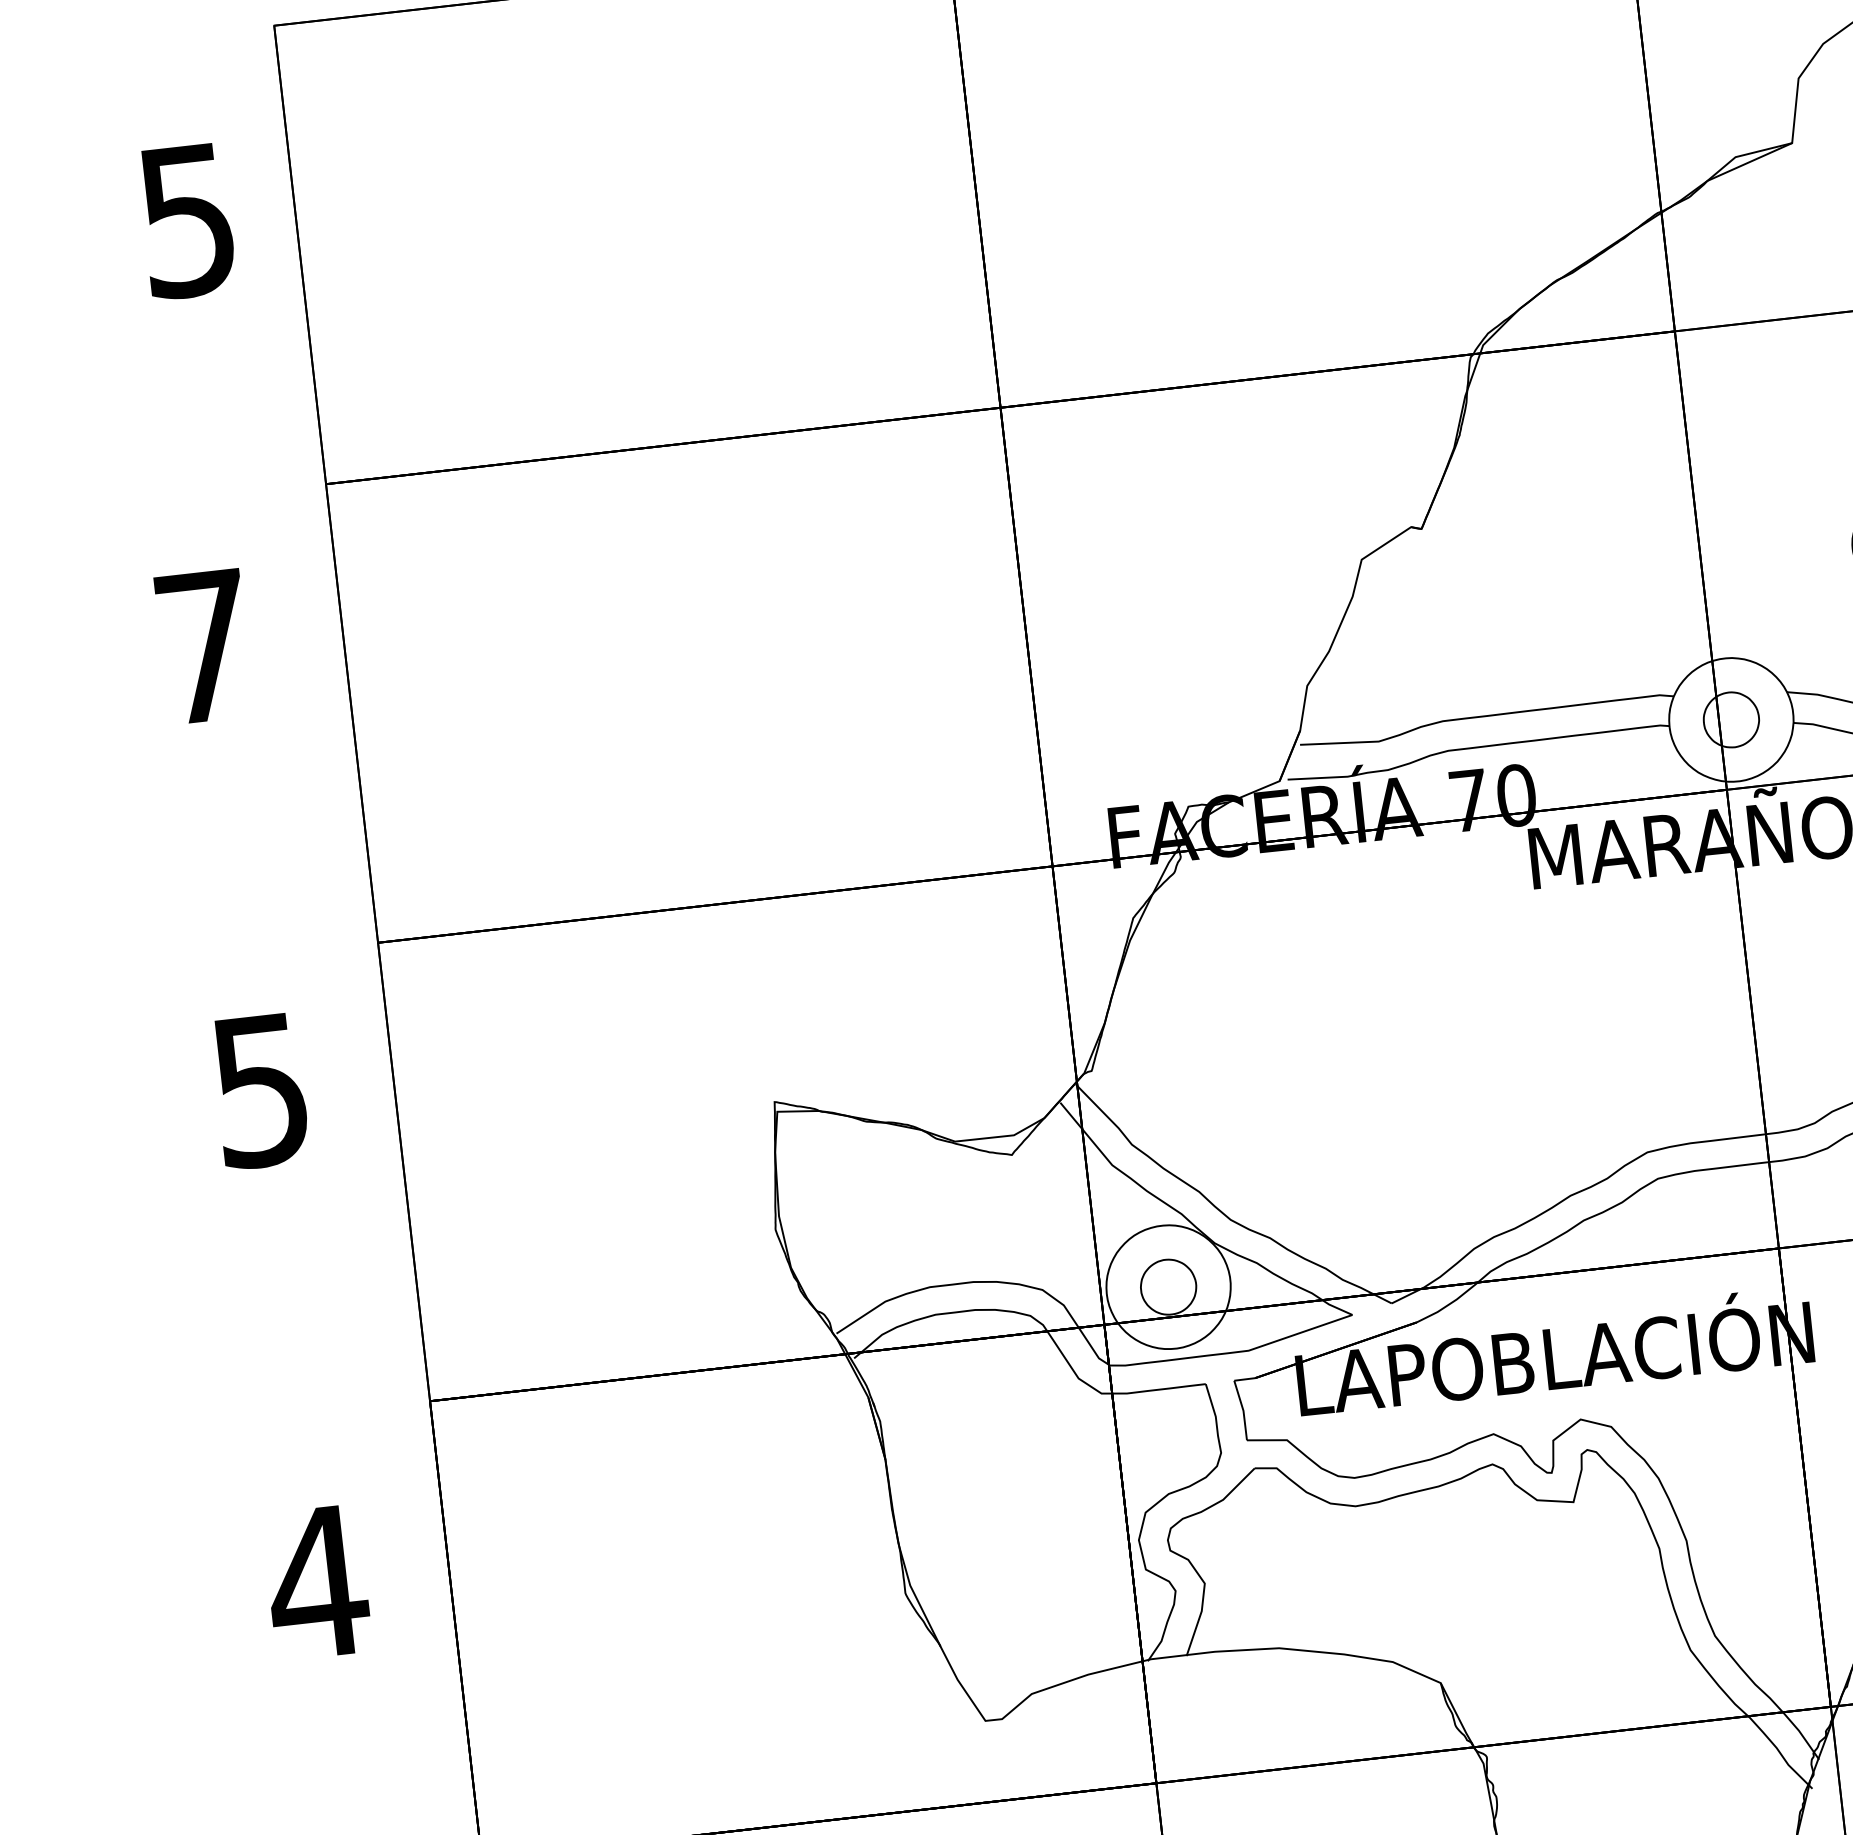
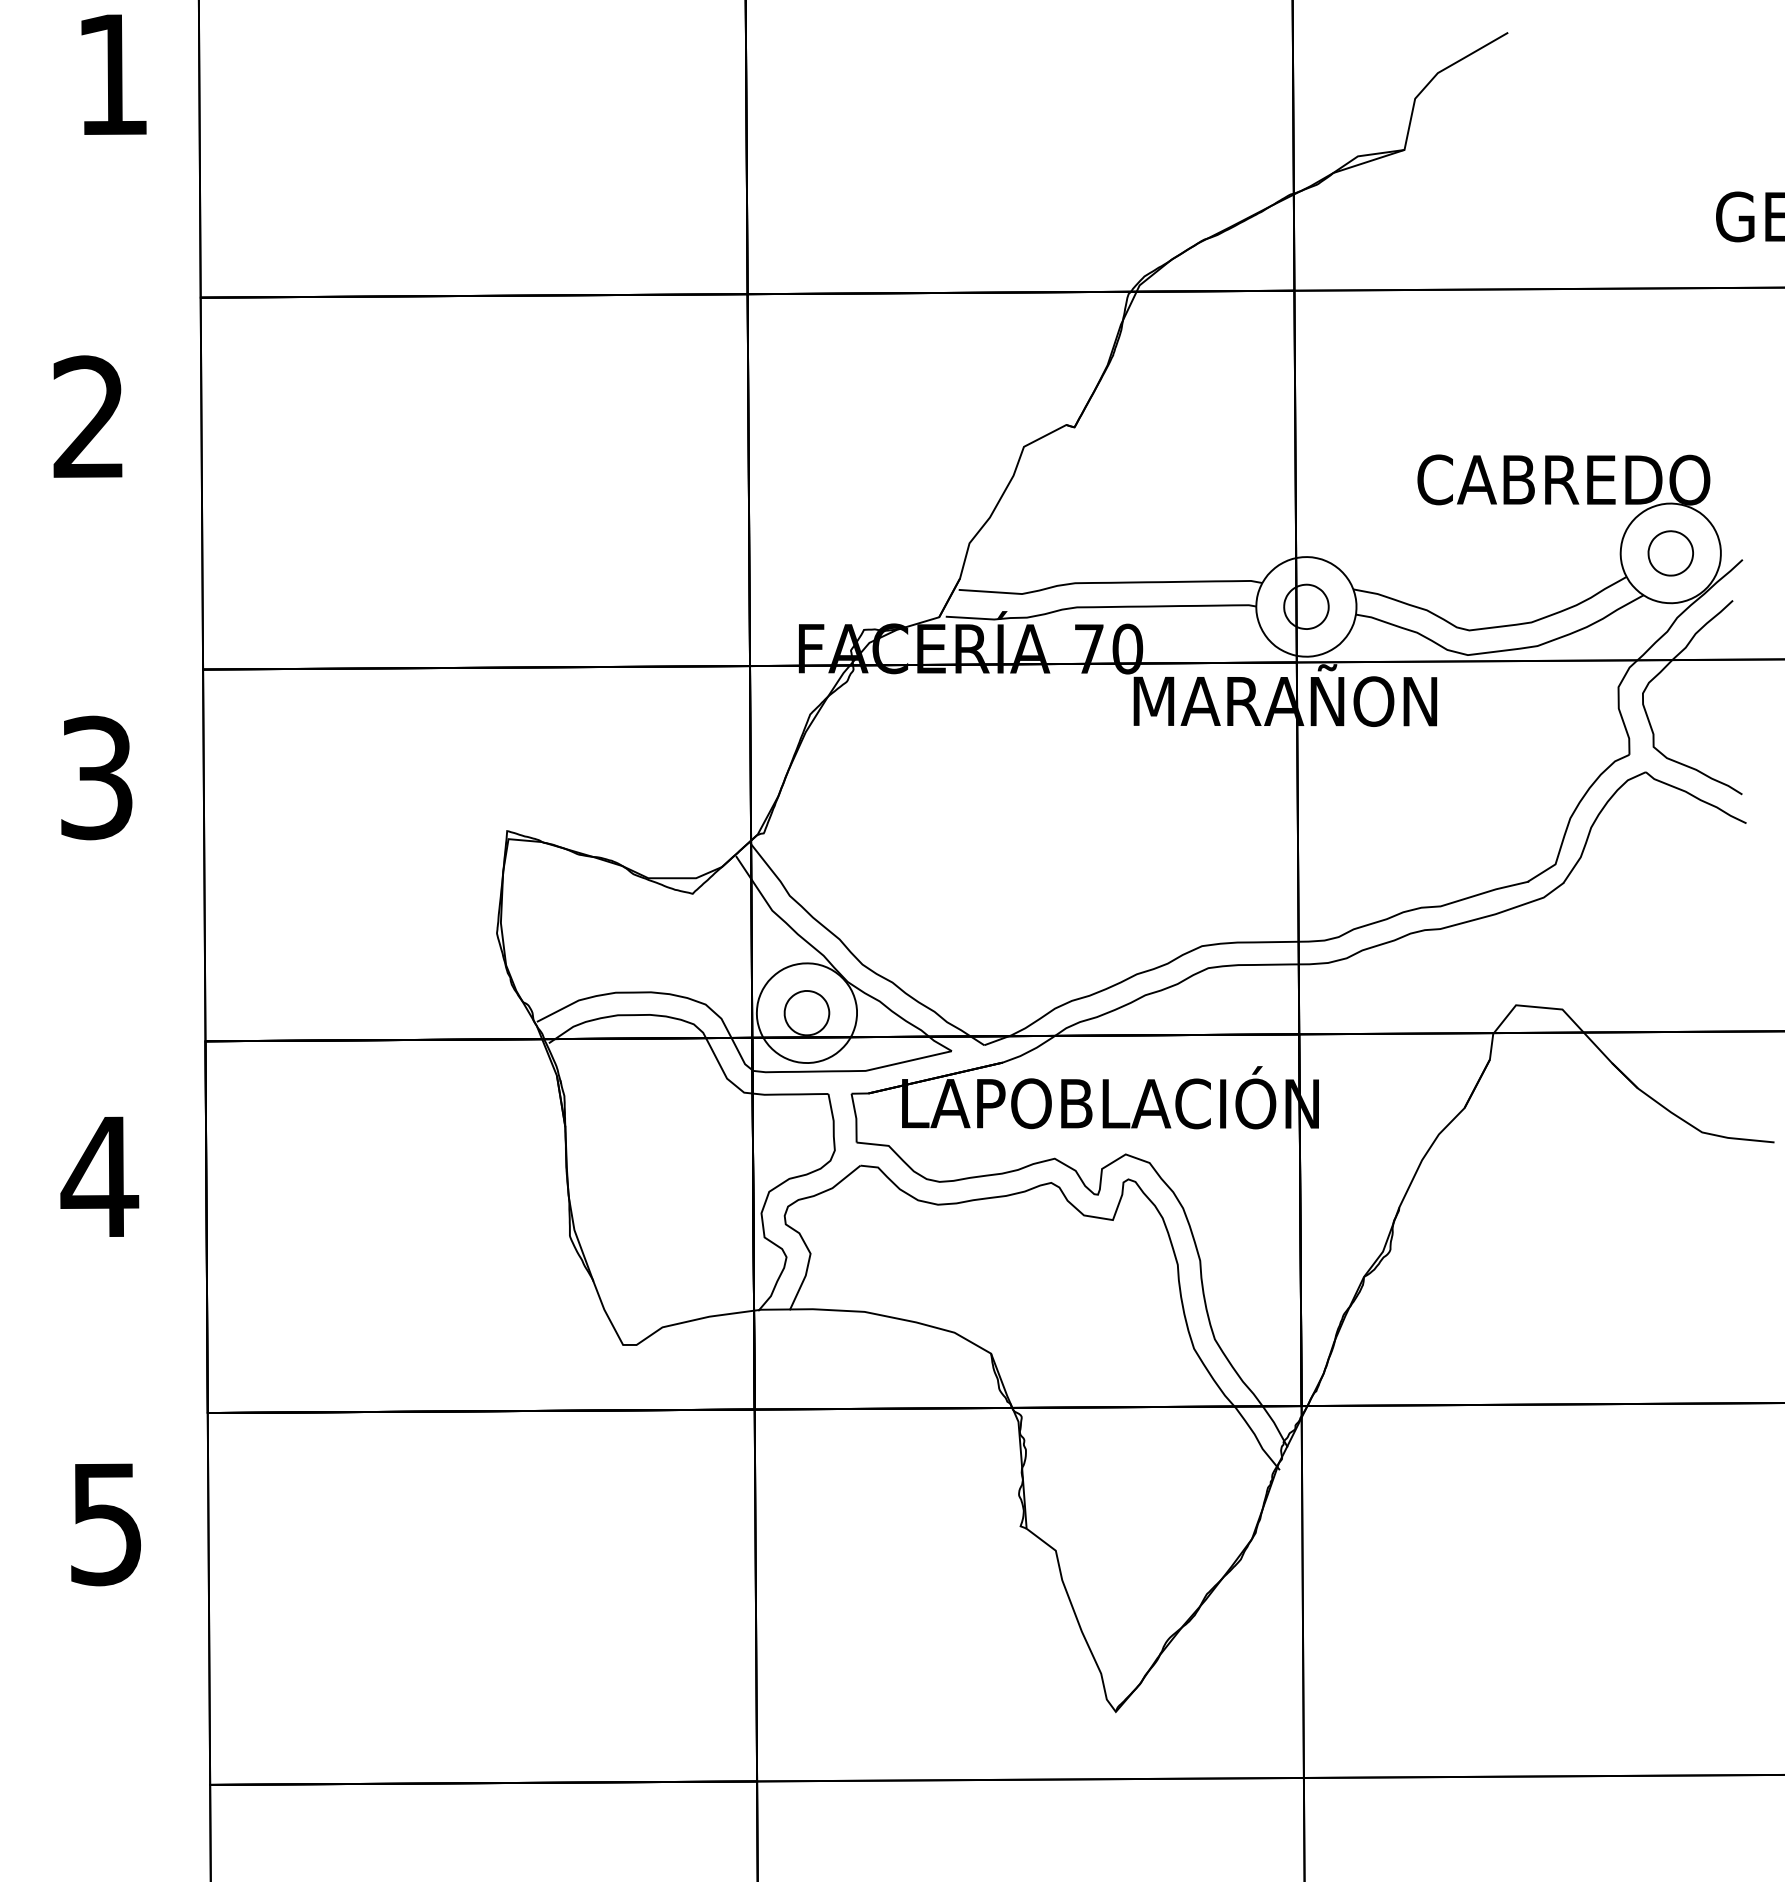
text: (187, 221) -> (112, 75), 5 -> 1
text: (203, 645) -> (88, 416), 7 -> 2
text: (260, 1090) -> (96, 777), 5 -> 3

